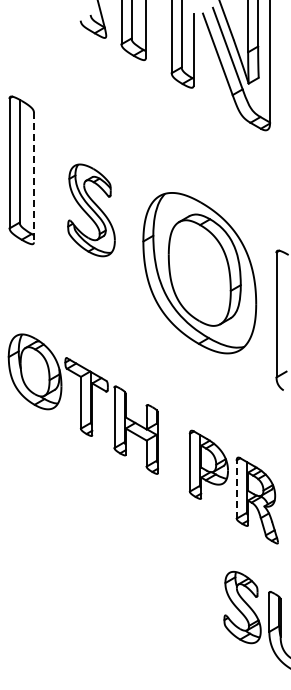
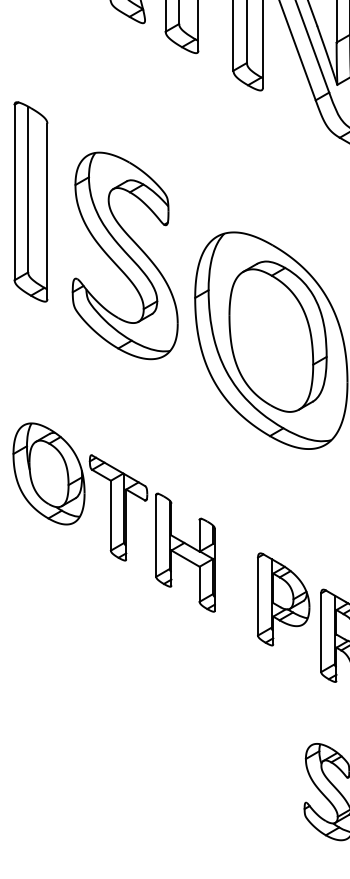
line: (33, 177) -> (46, 211), dashed -> solid
part: (91, 210) -> (125, 256), size x1.67
line: (236, 488) -> (320, 631), dashed -> solid

